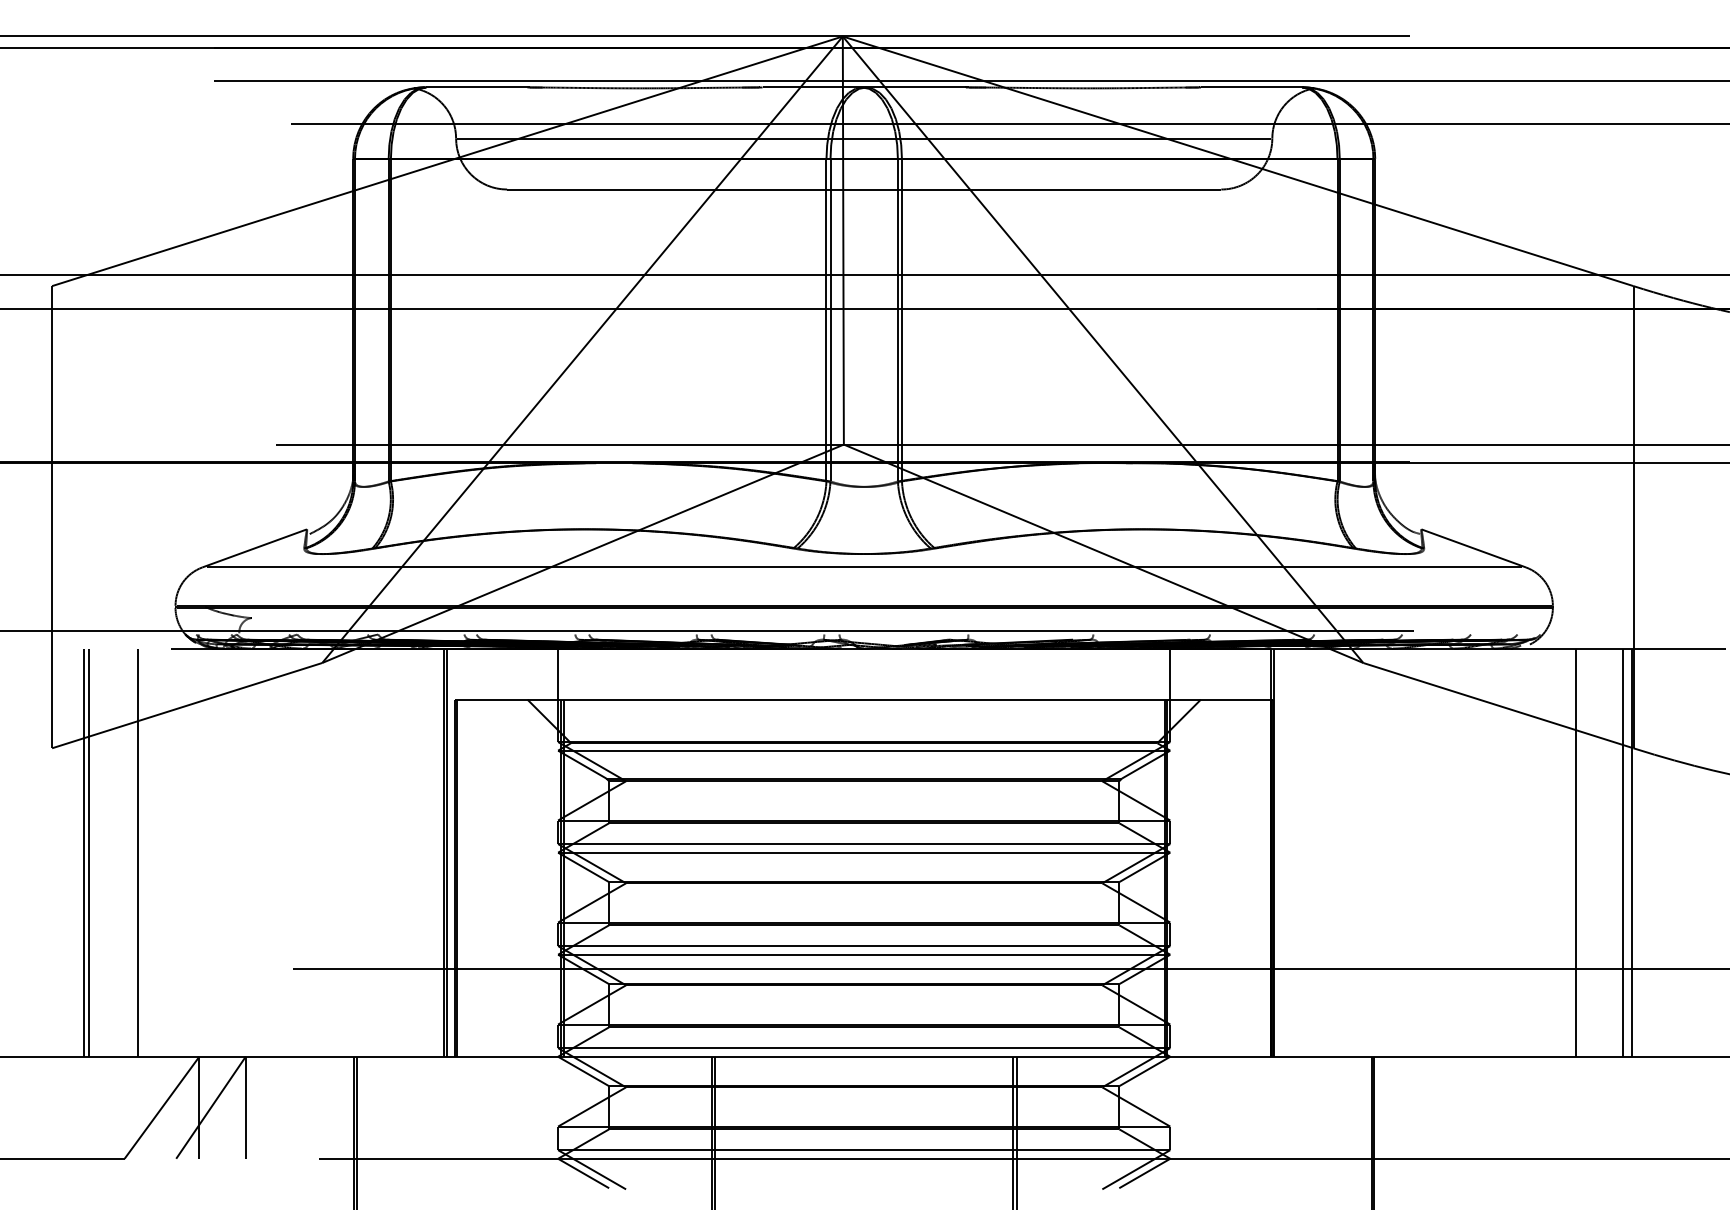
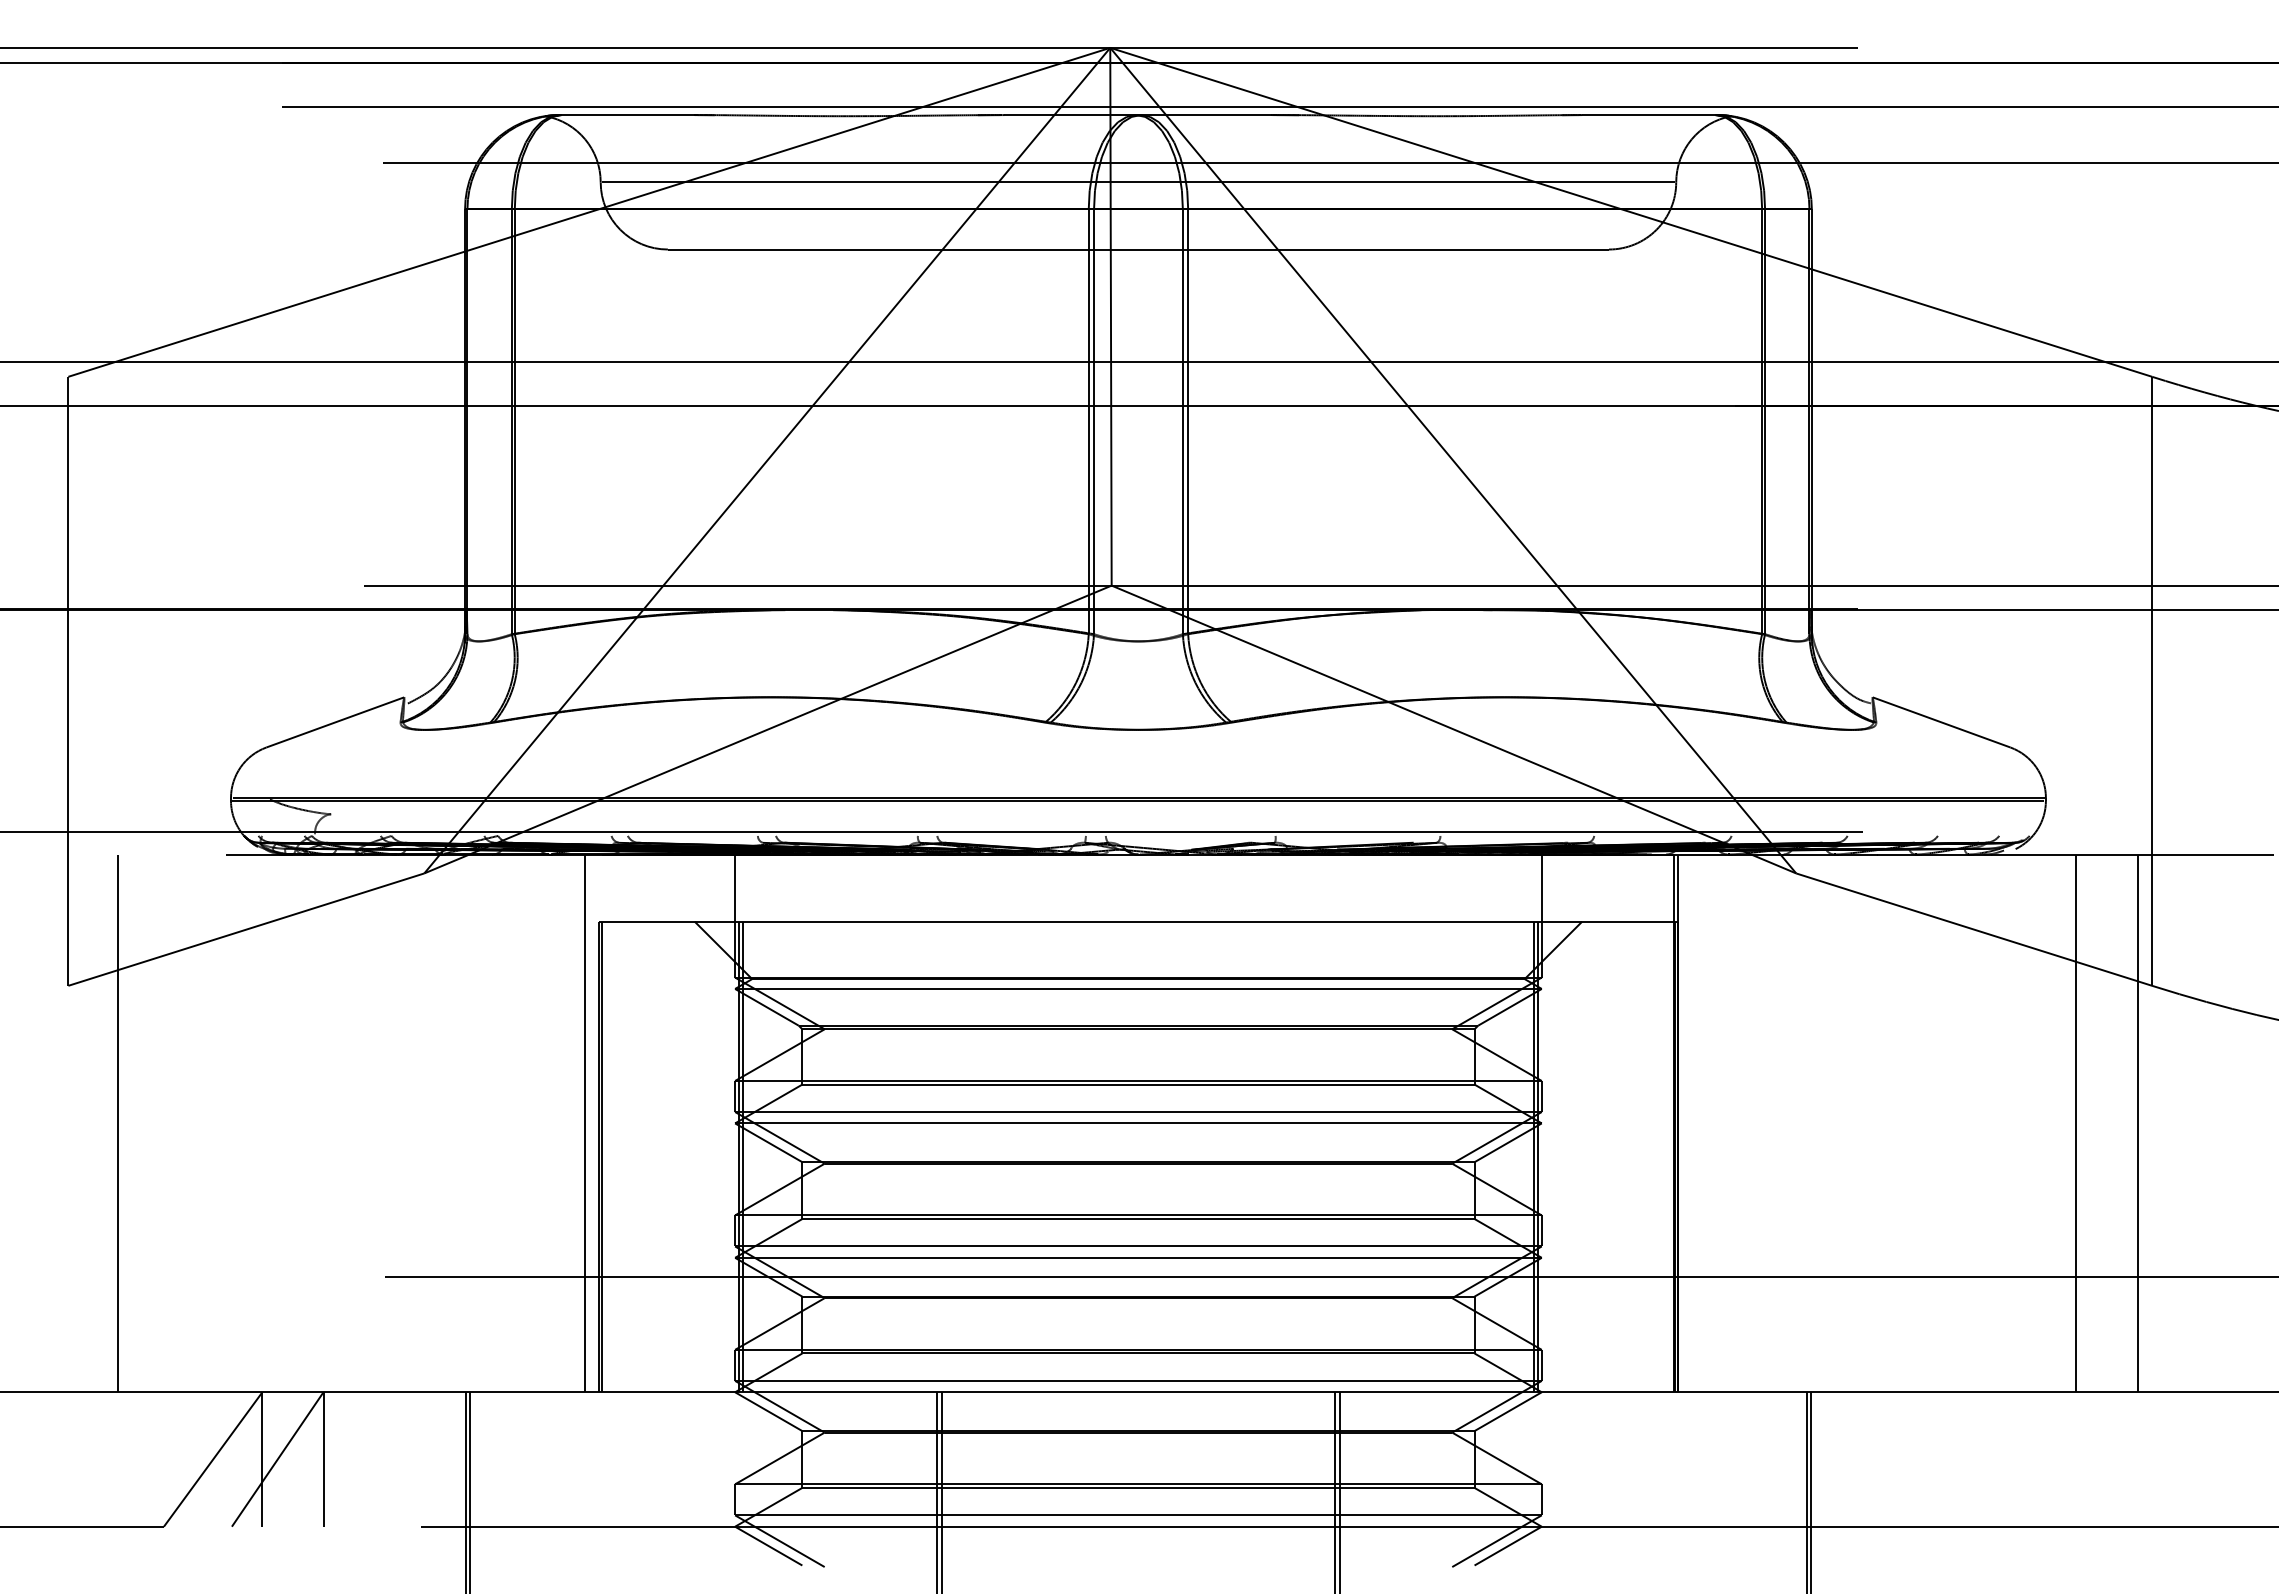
line: (864, 567) -> (1138, 747), removed
line: (84, 852) -> (110, 1123), removed
line: (137, 852) -> (181, 1123), removed
line: (447, 852) -> (589, 1123), removed
line: (1631, 852) -> (2149, 1123), removed

